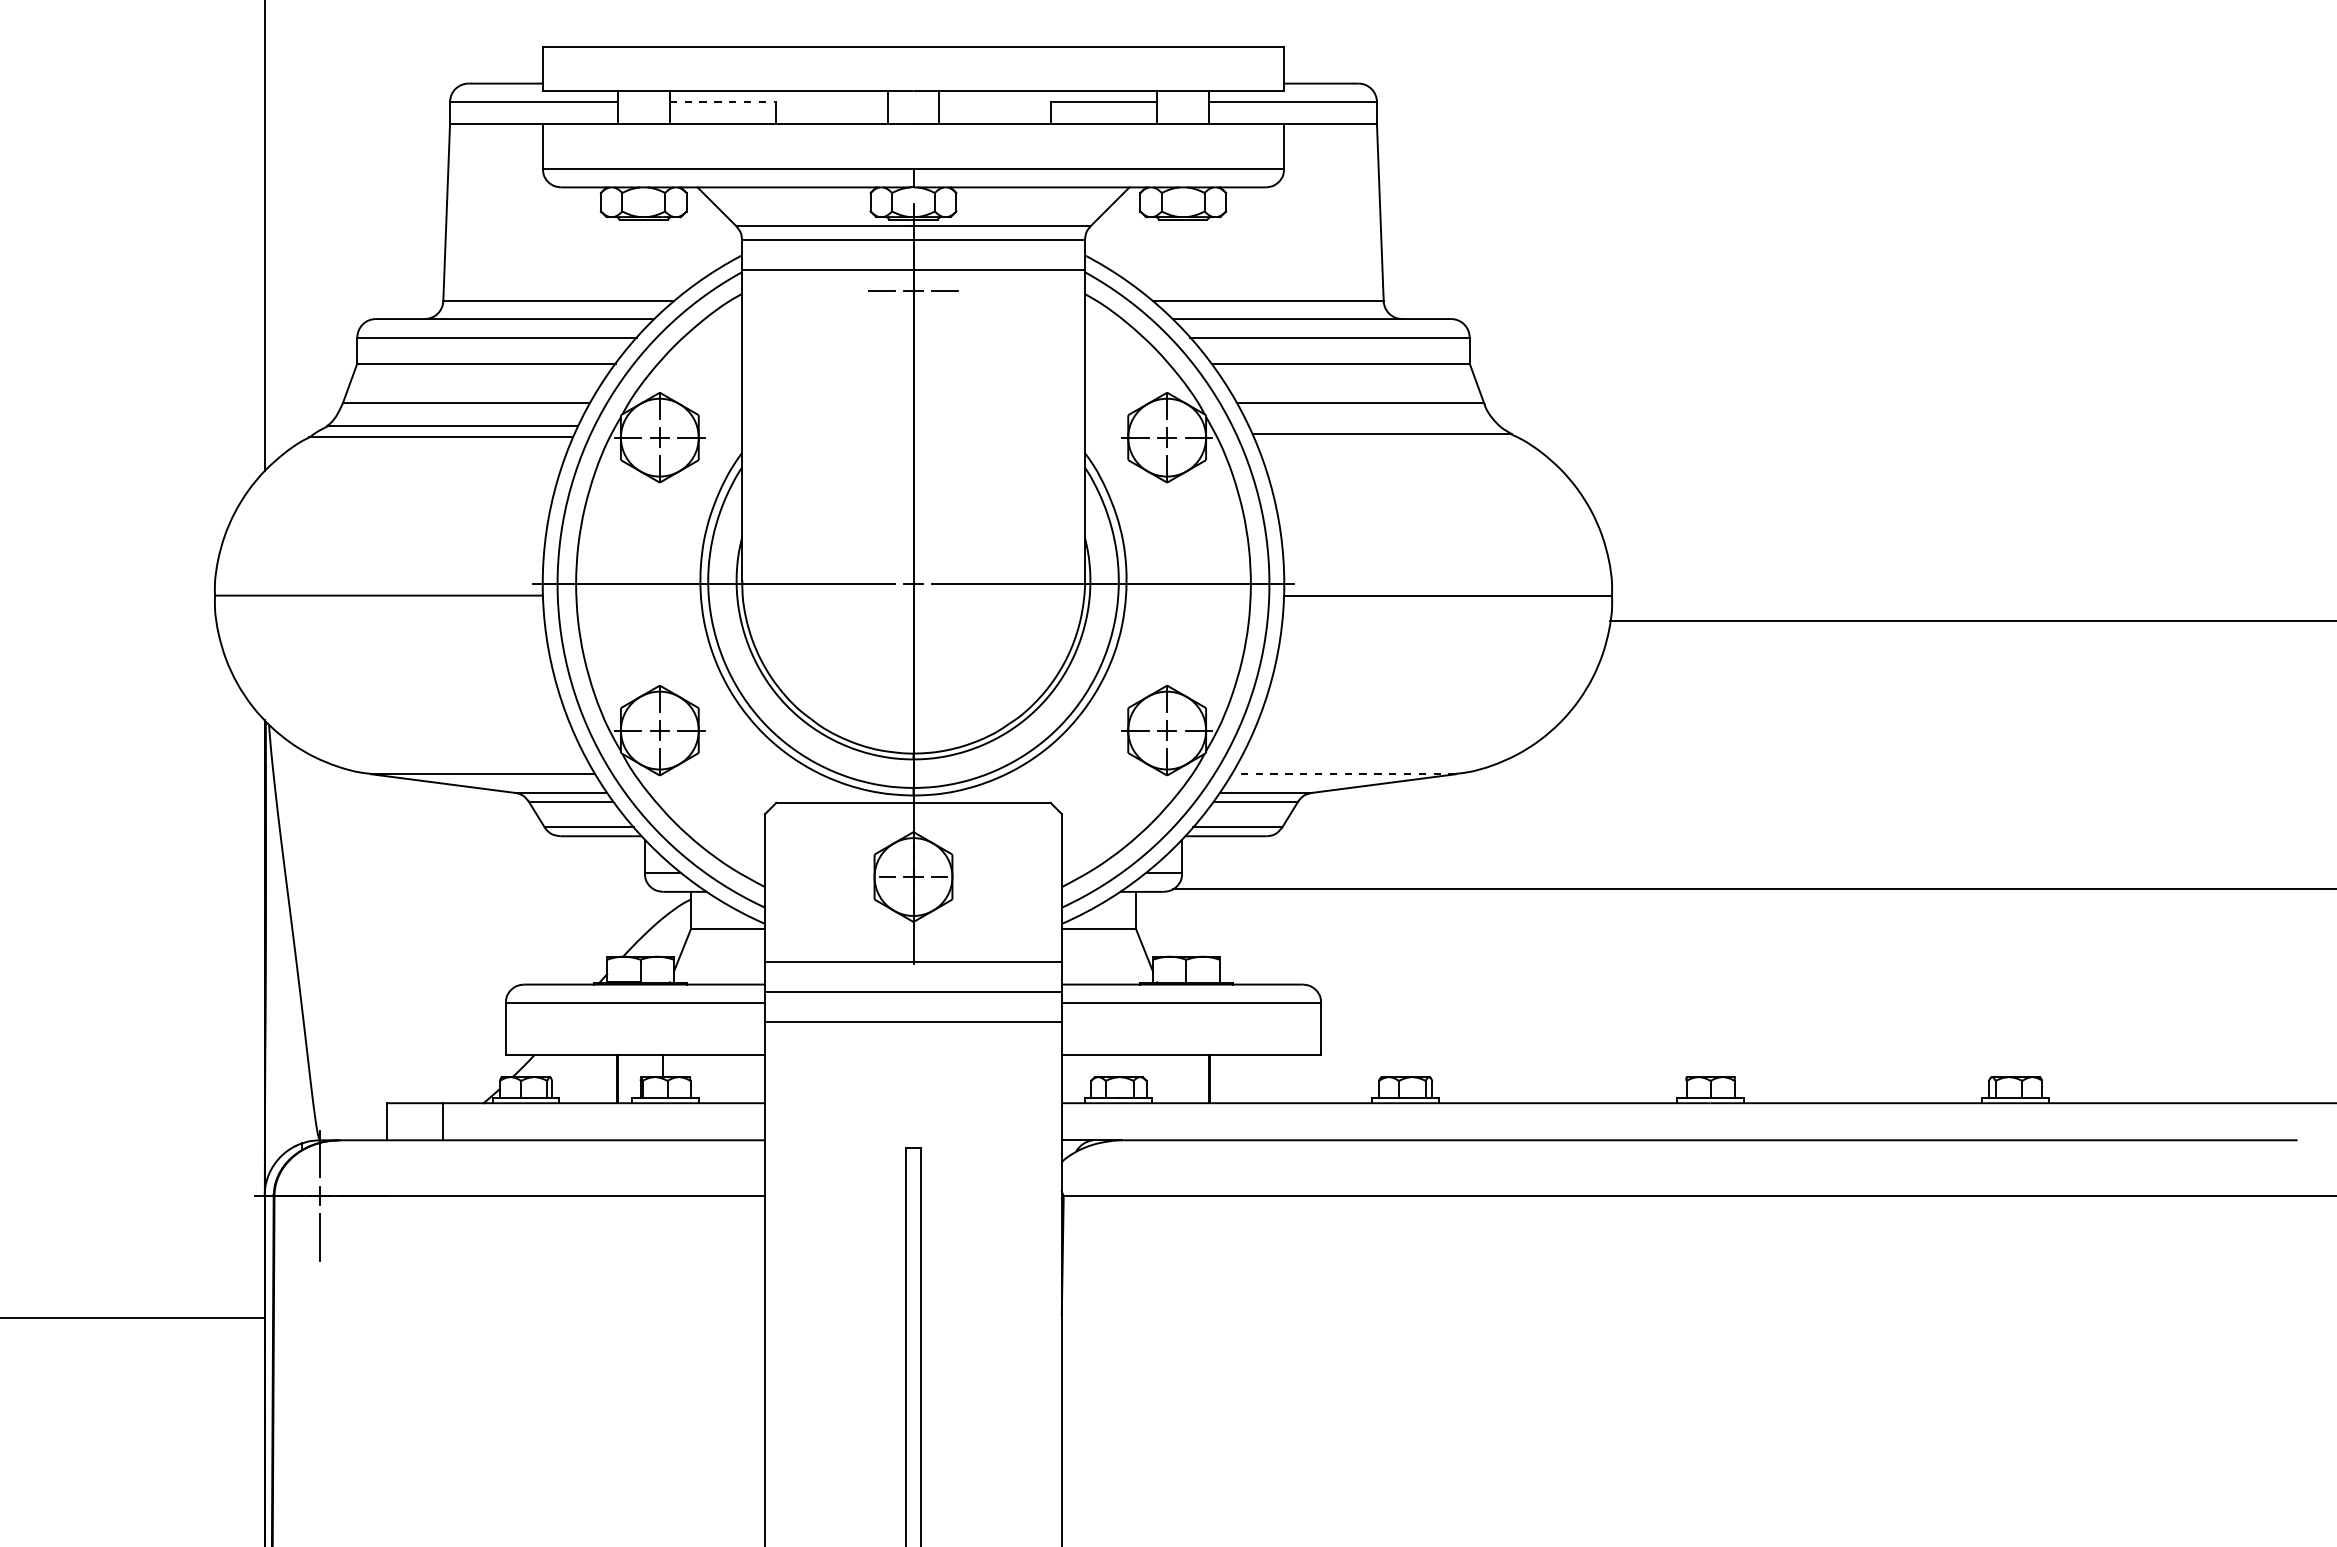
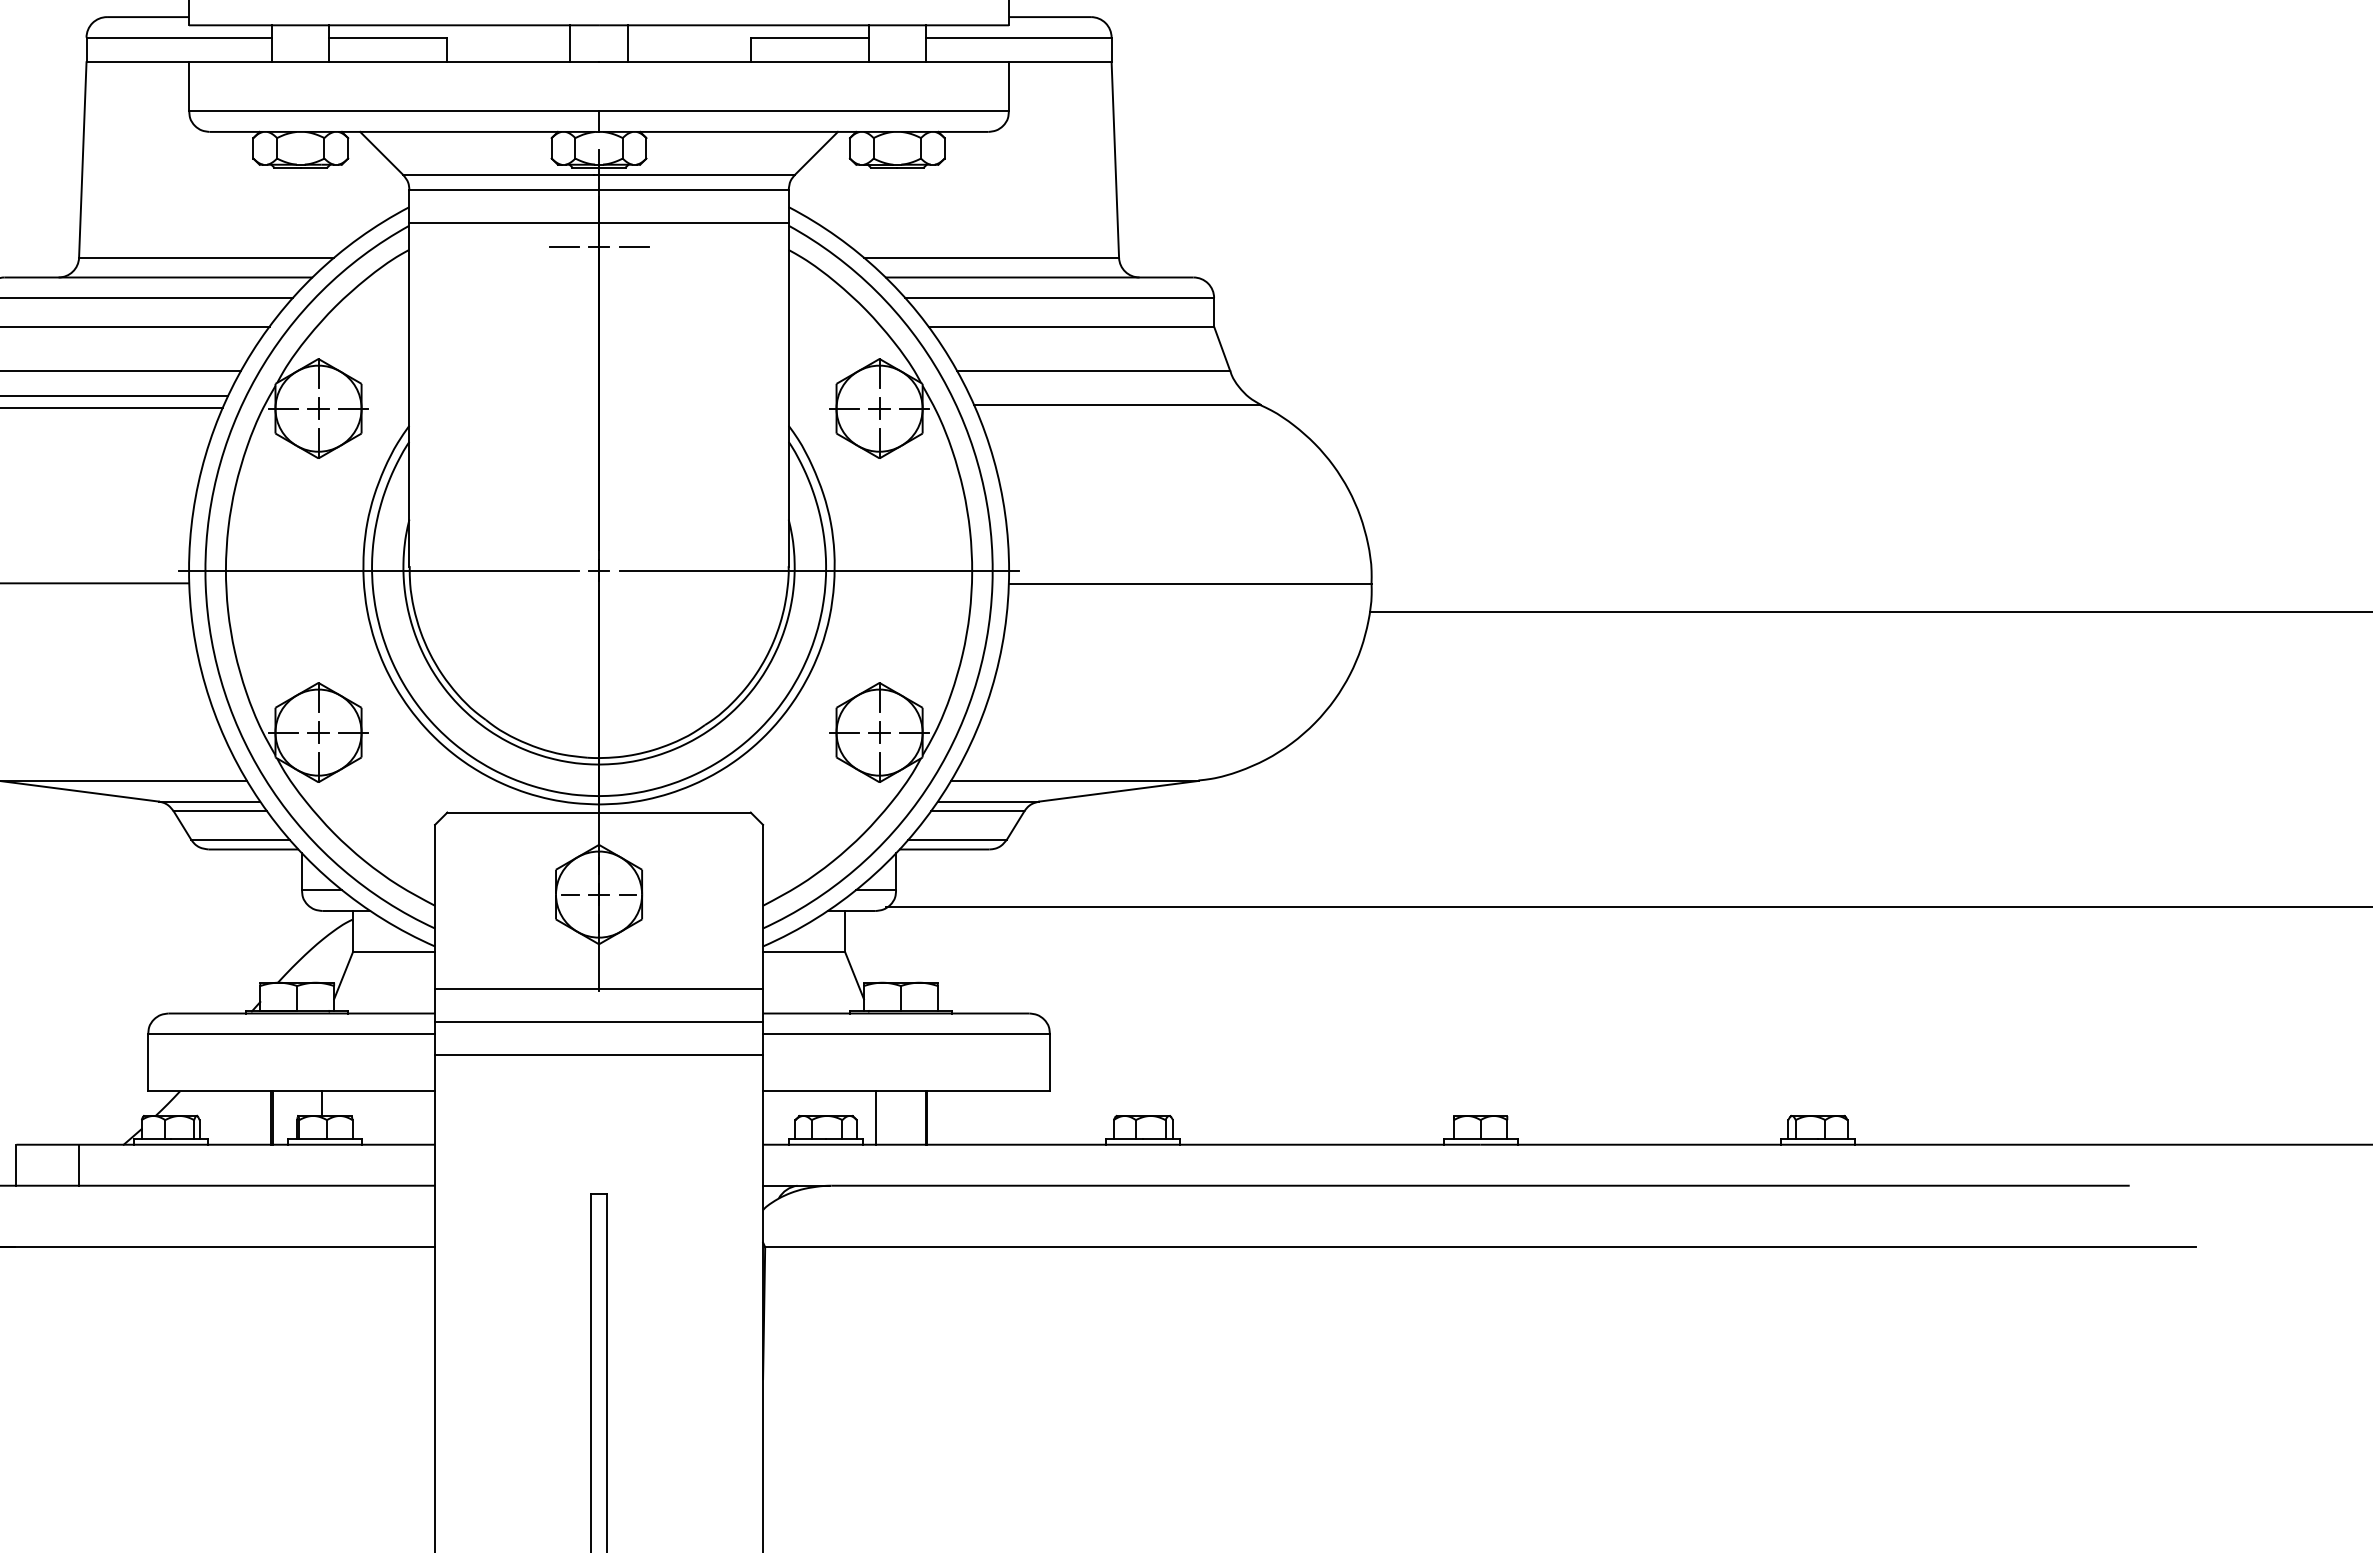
line: (723, 102) -> (388, 38), dashed -> solid
line: (1343, 774) -> (1074, 781), dashed -> solid
line: (1164, 1079) -> (876, 1118), added

